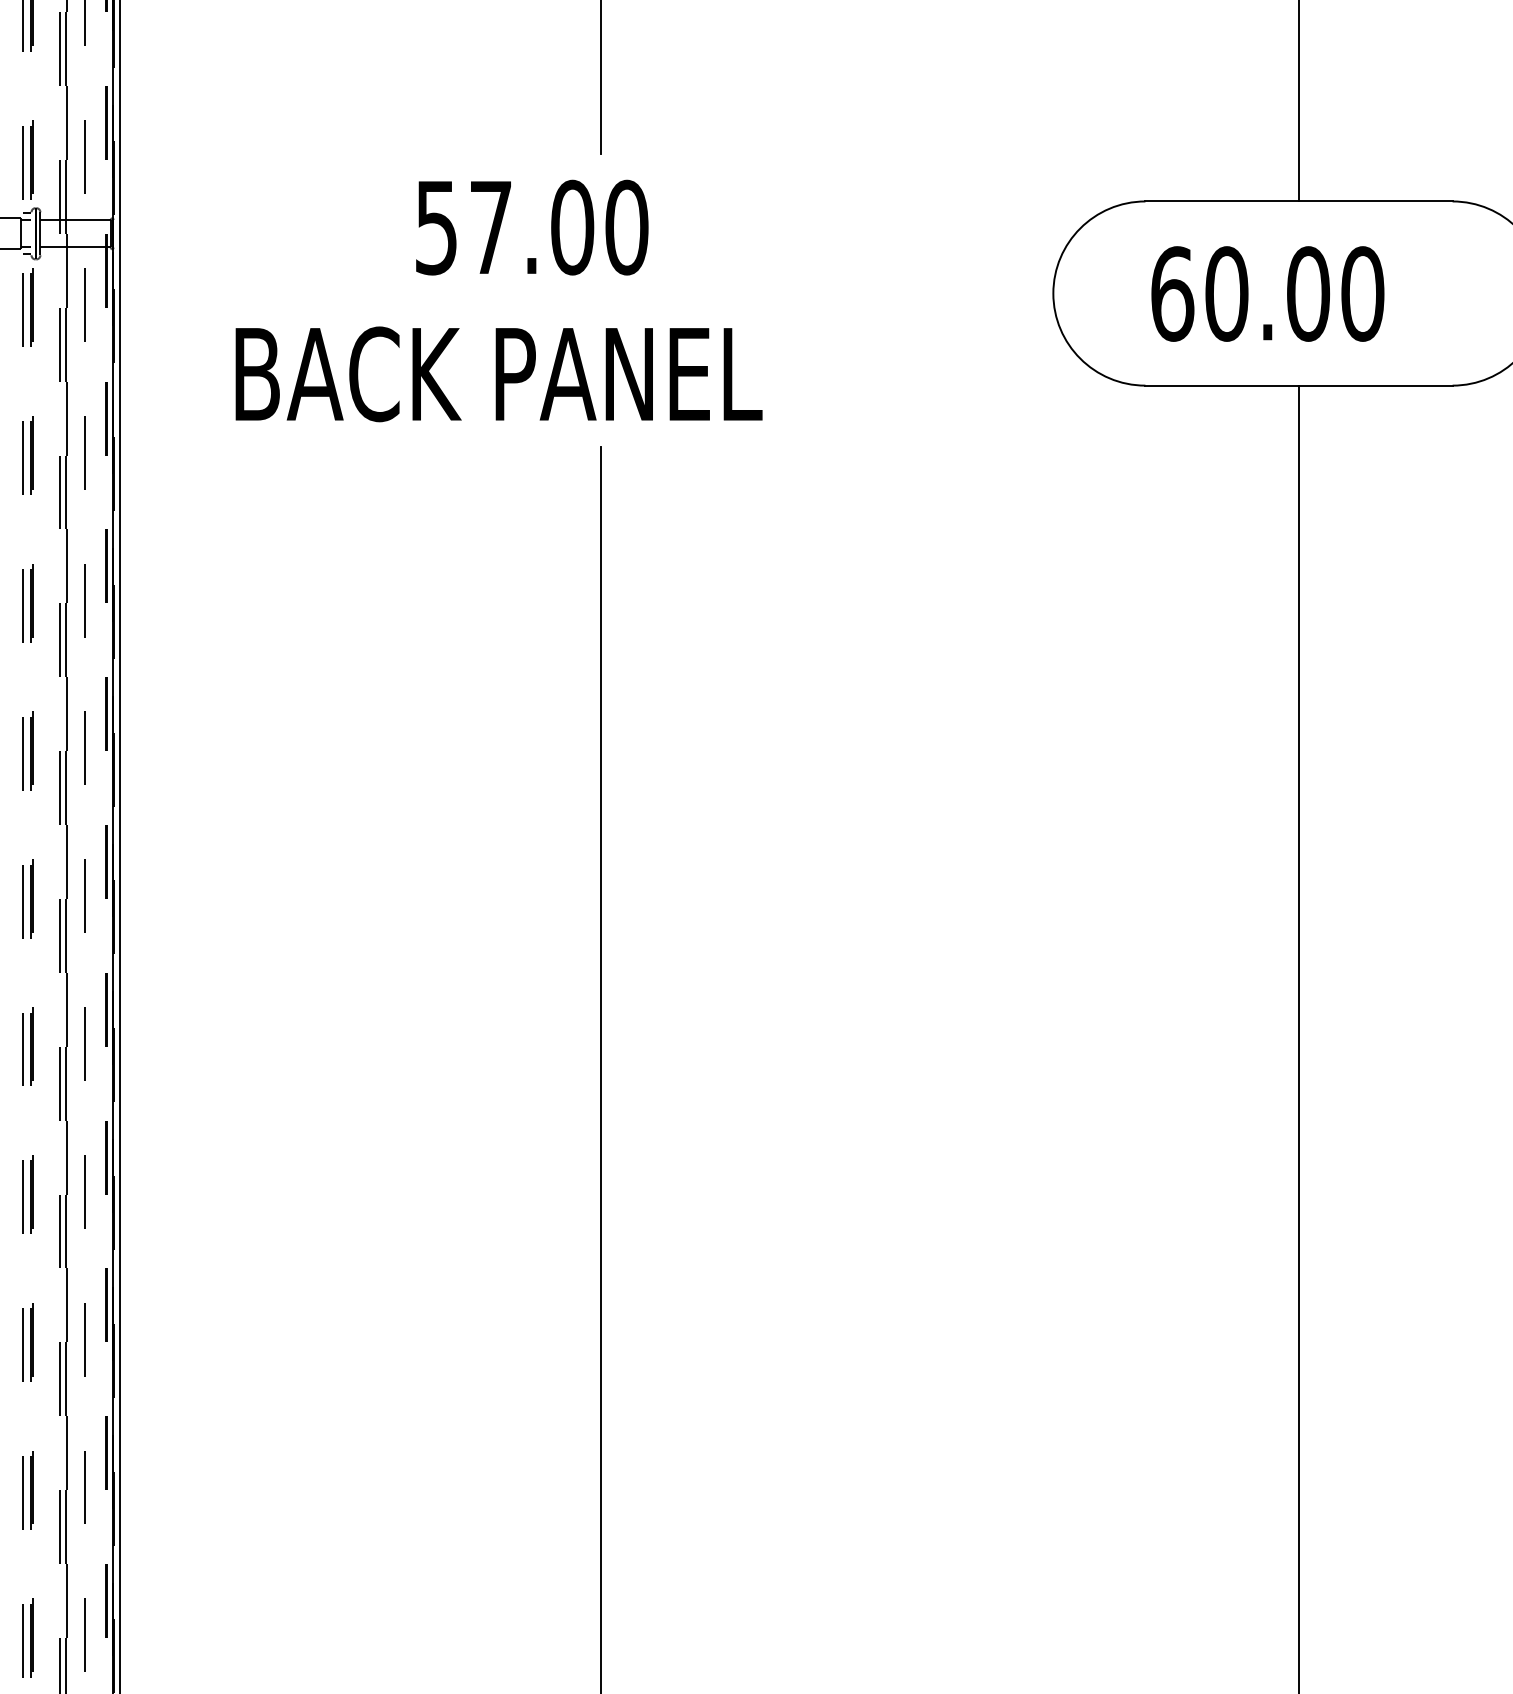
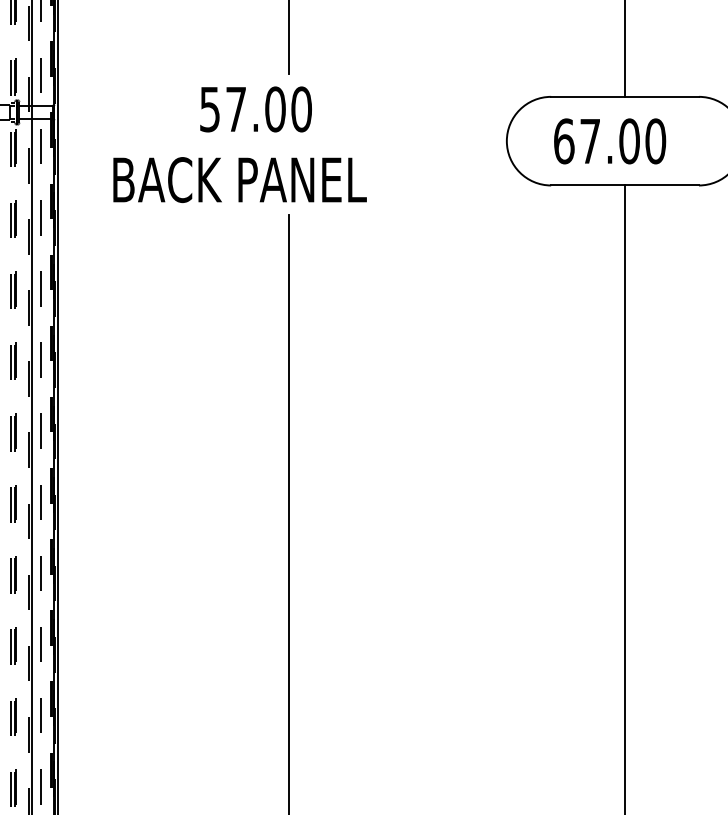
text: (1227, 294) -> (590, 141), 60.00 -> 67.00

